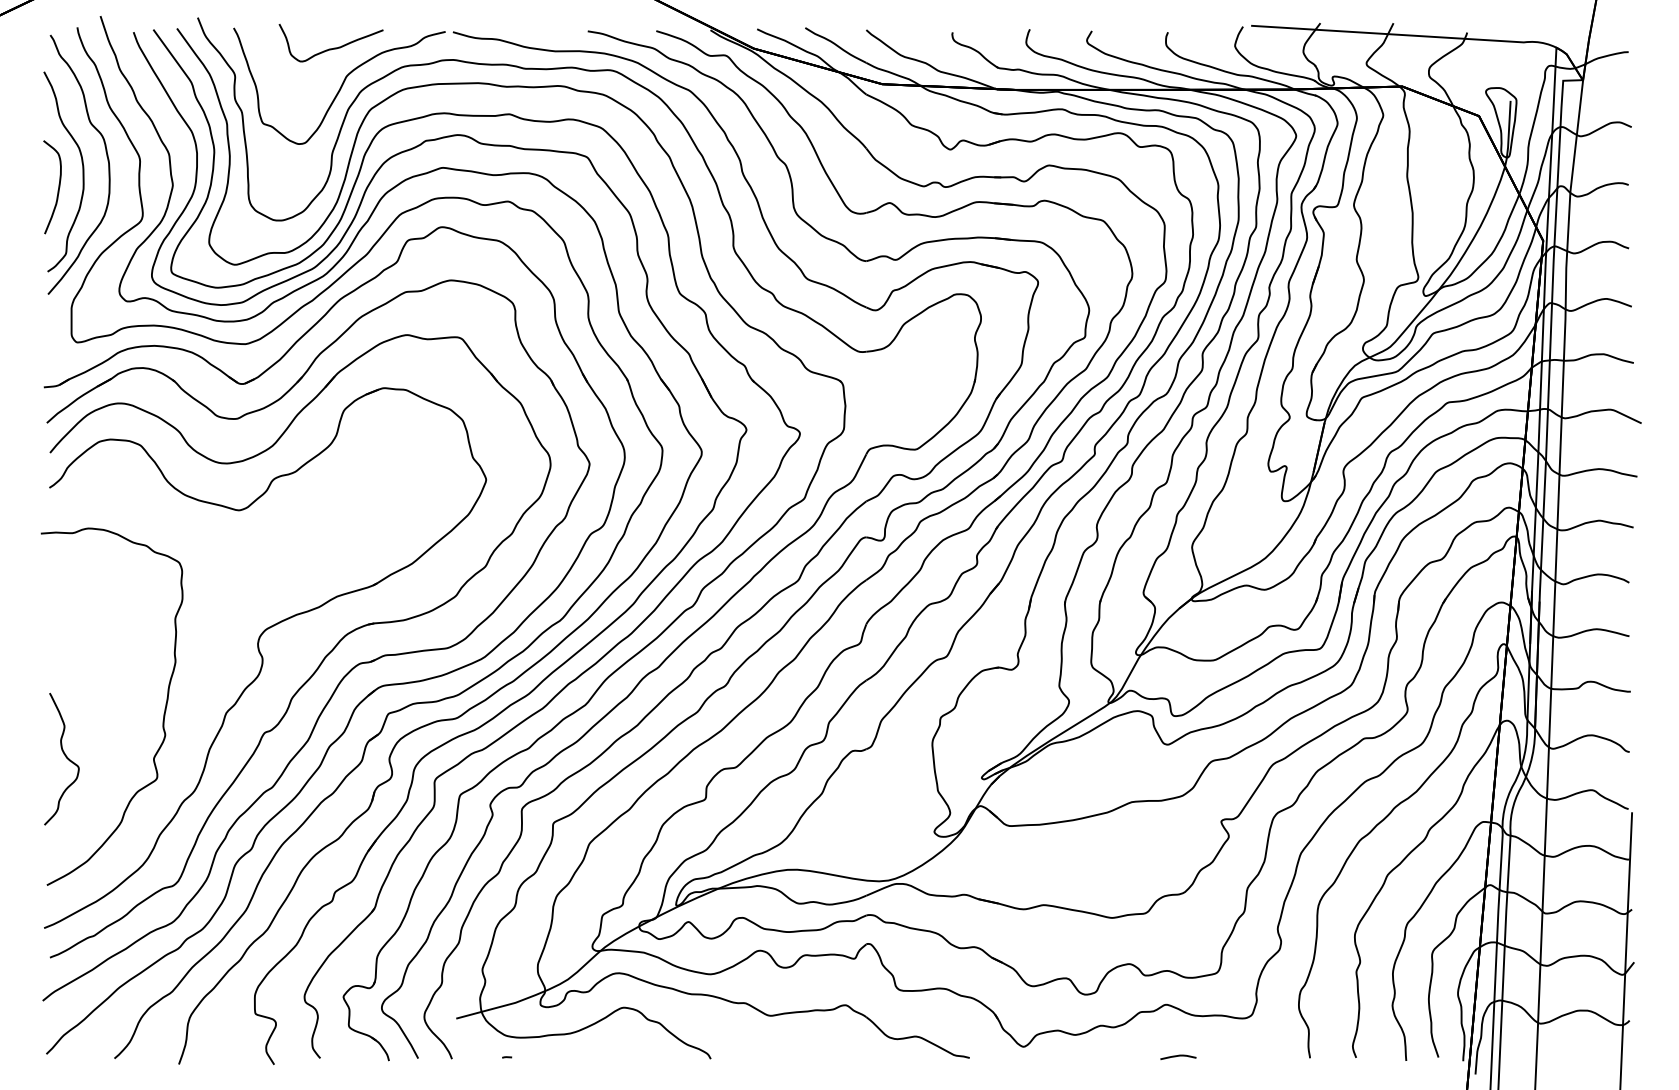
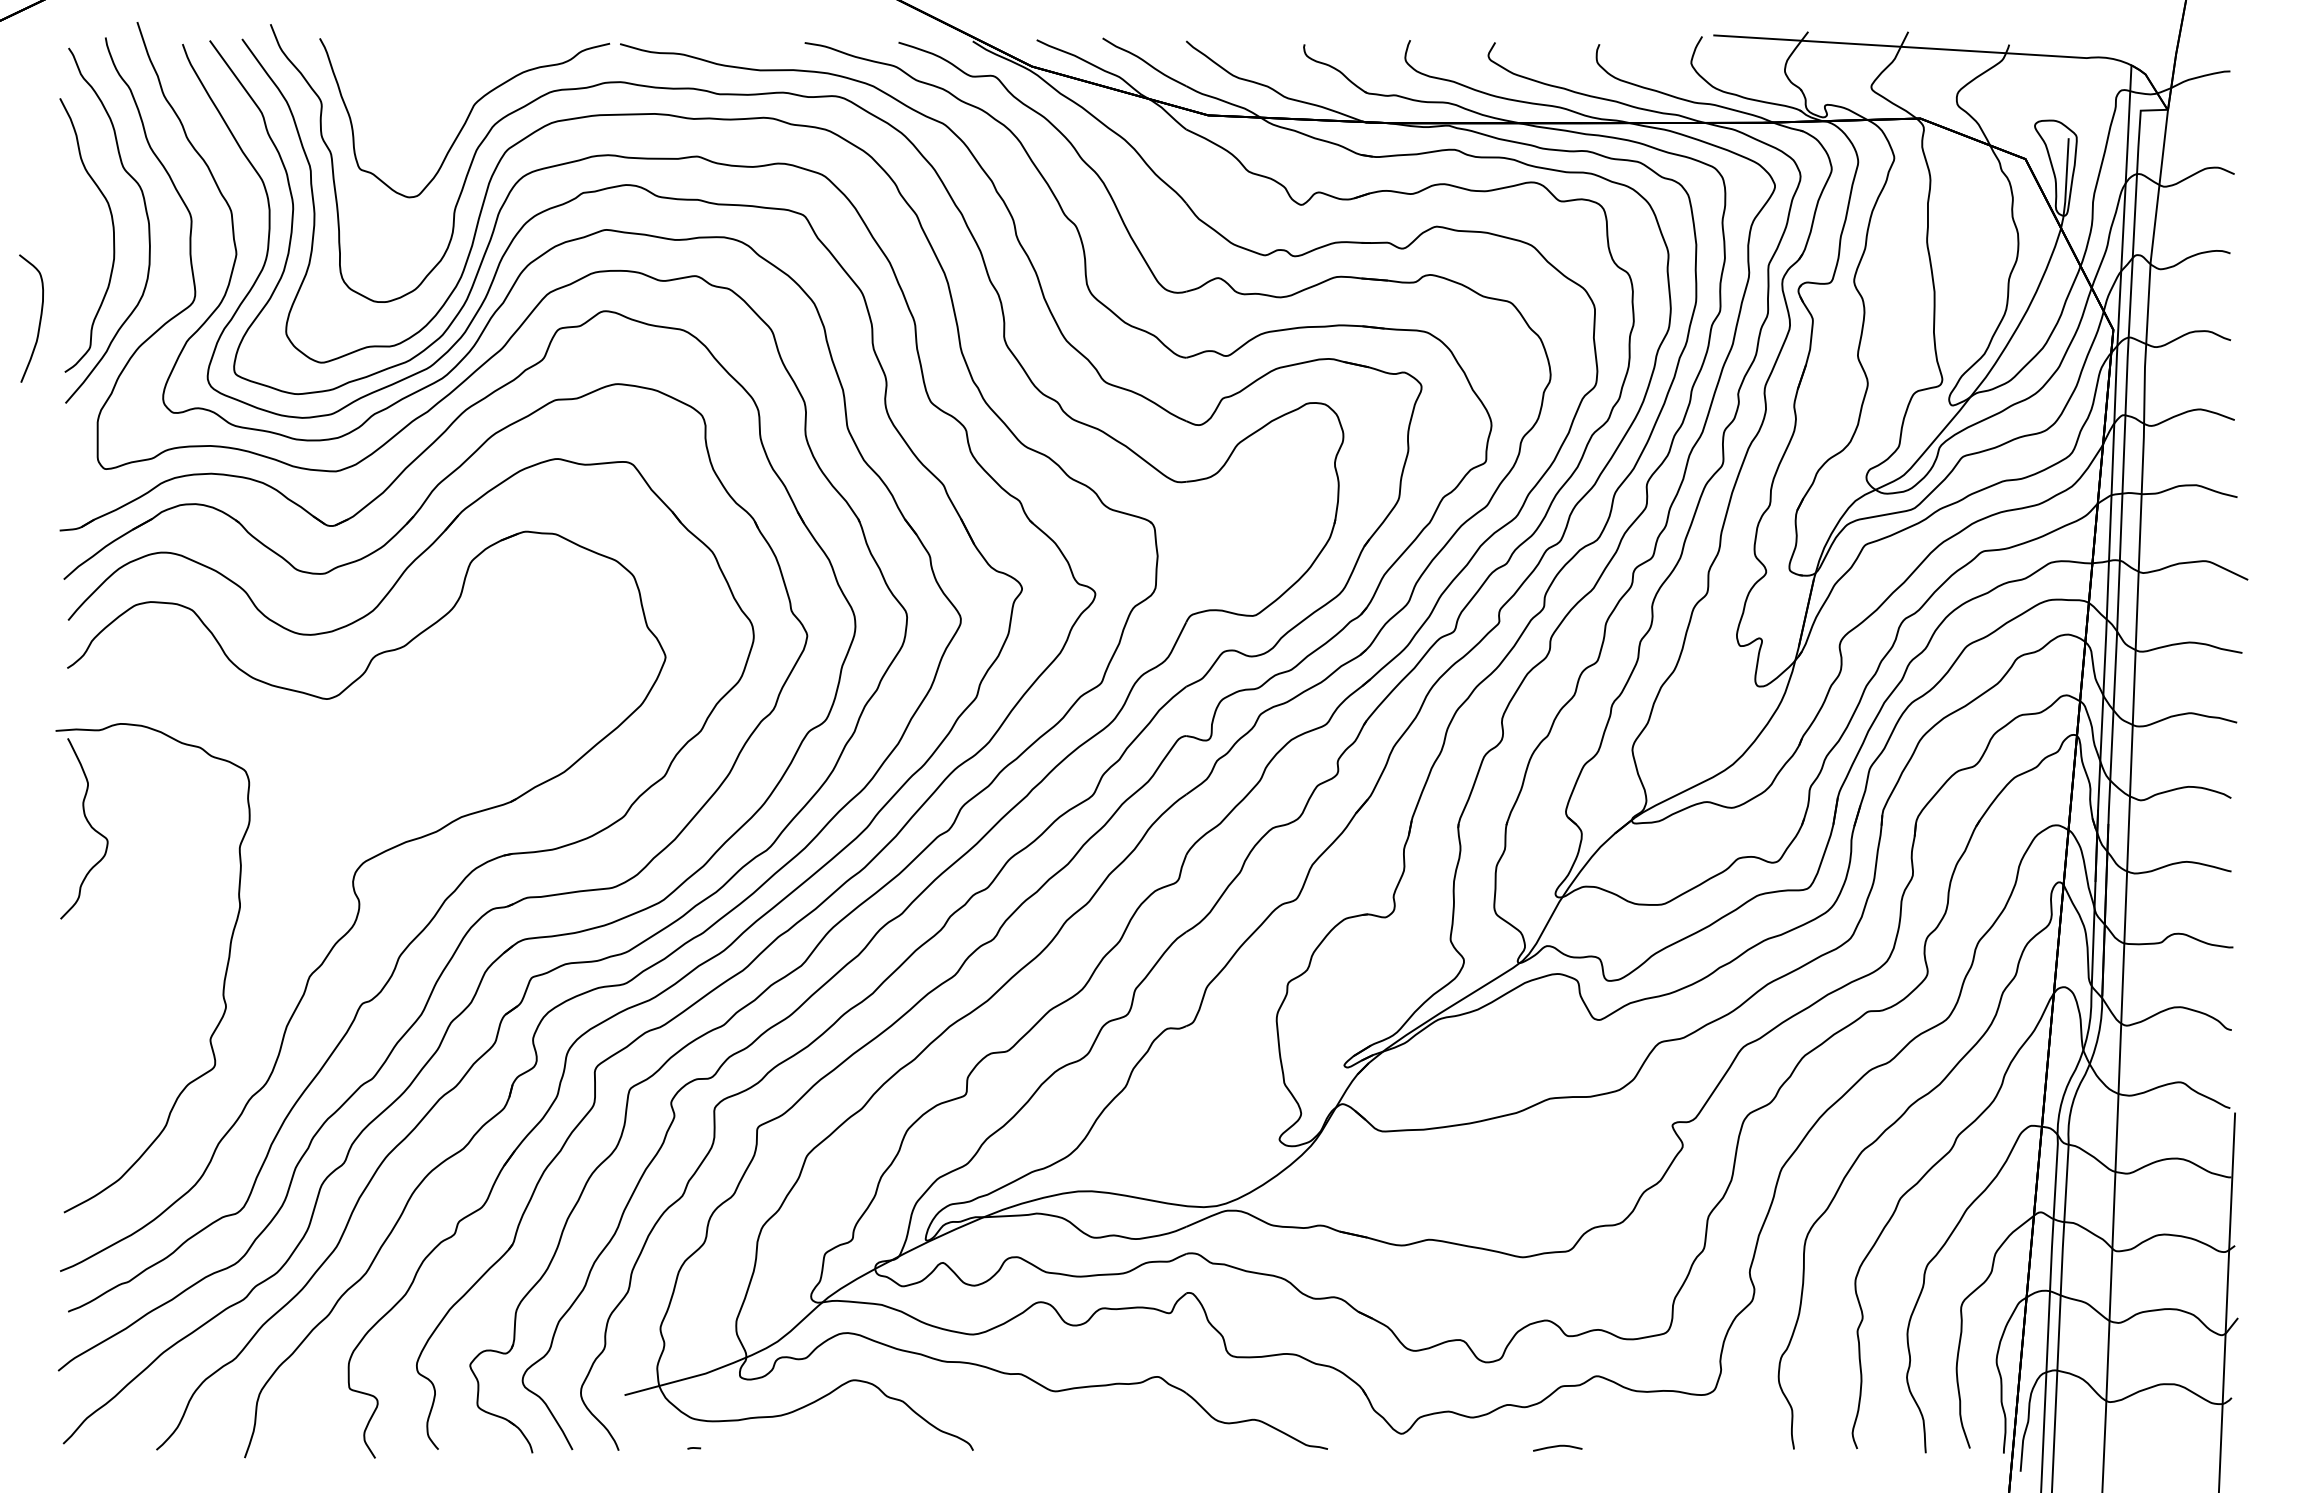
curve: (330, 48) -> (452, 66), removed
curve: (58, 187) -> (39, 318), moved
curve: (64, 755) -> (88, 824), moved
curve: (1178, 1056) -> (1557, 1447), moved

